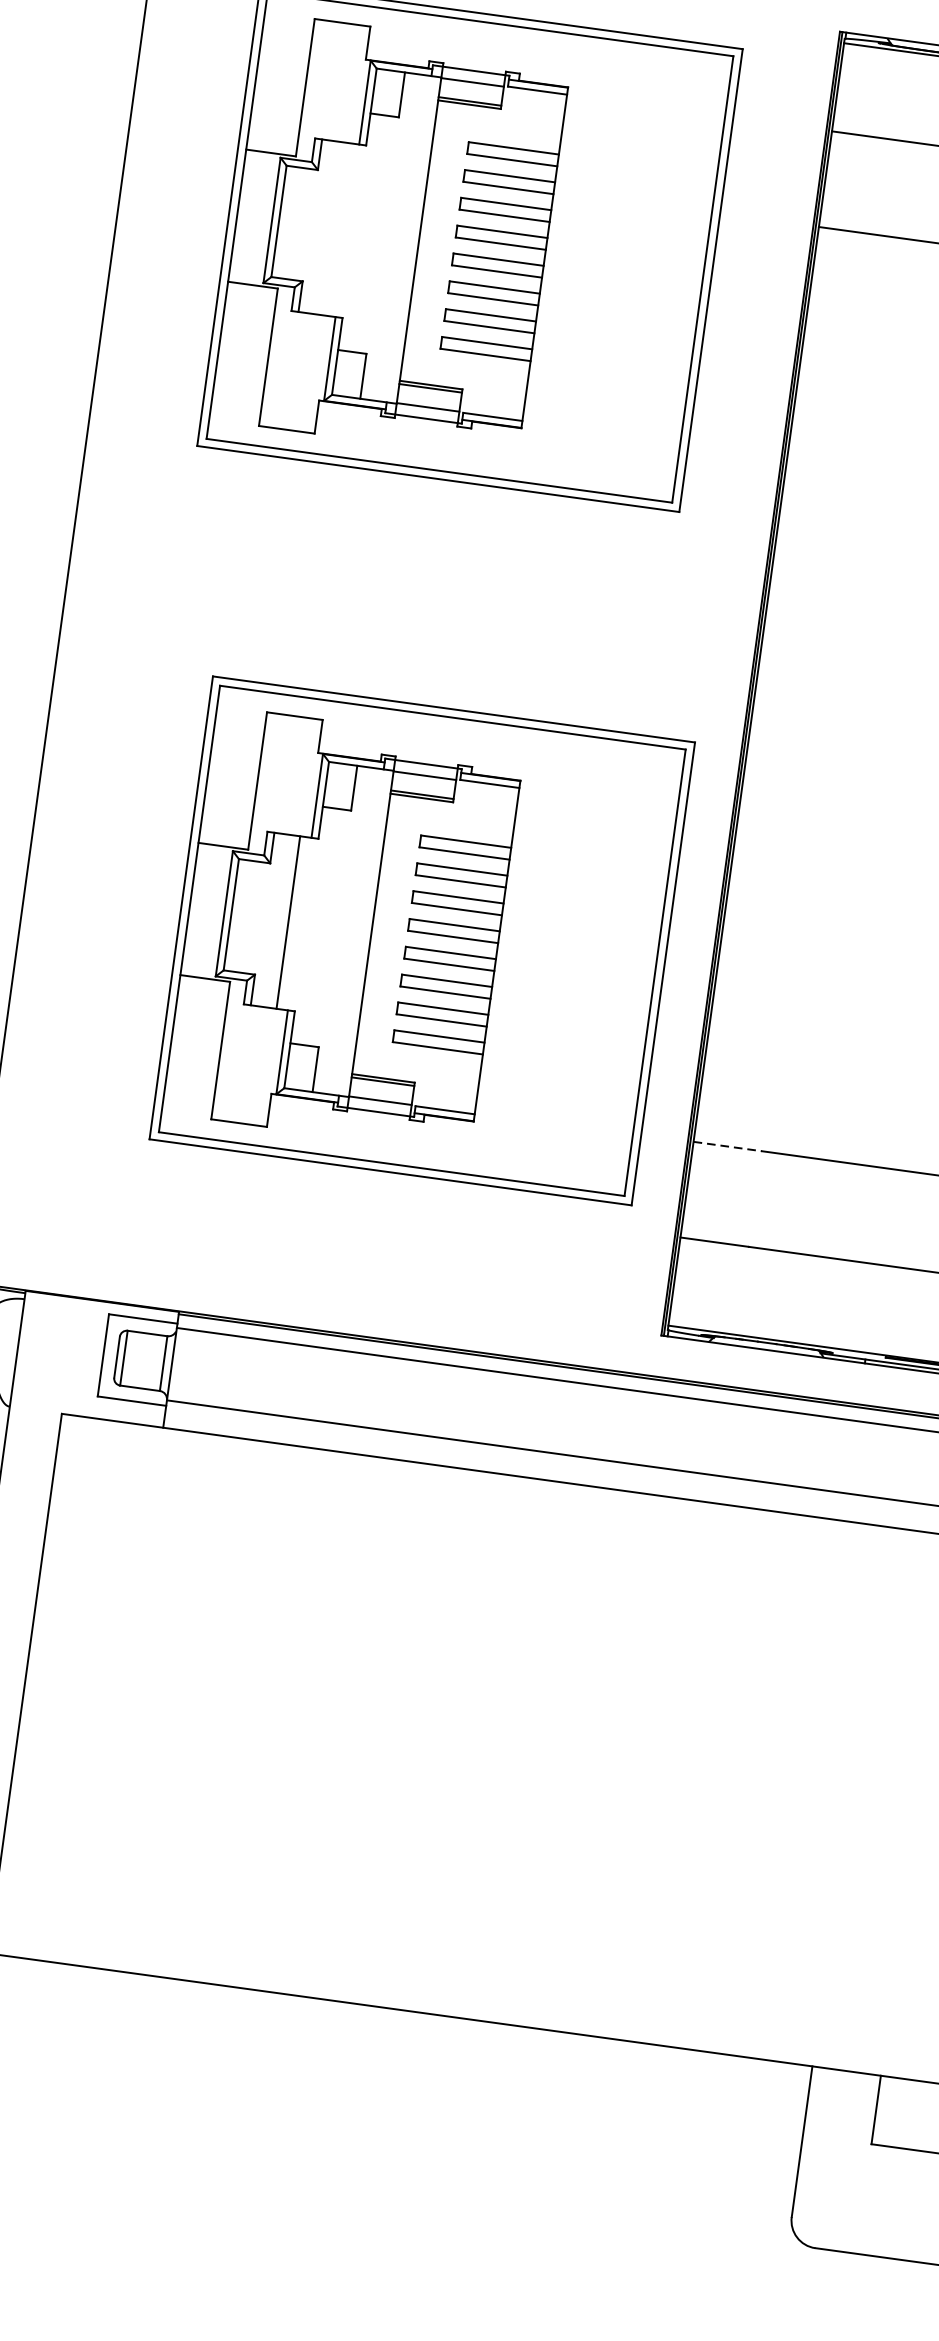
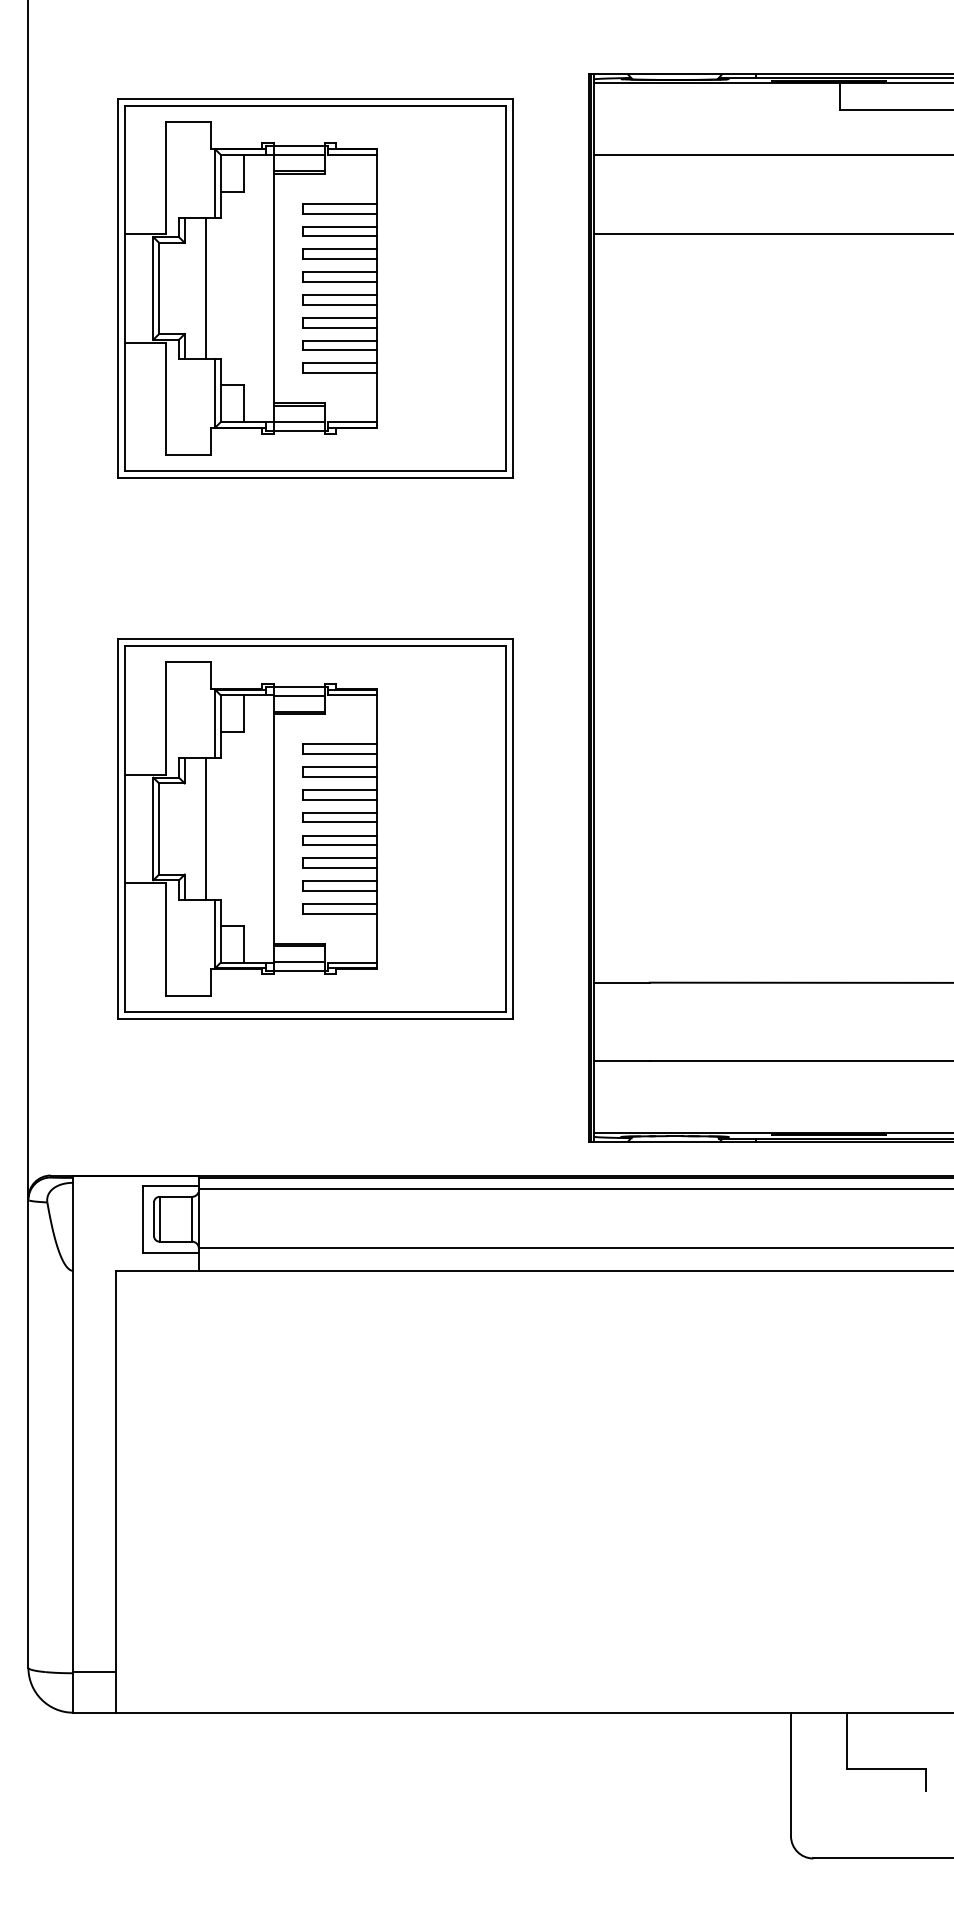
line: (335, 229) -> (205, 288), added
part: (422, 940) -> (315, 828), moved
line: (728, 1146) -> (622, 982), dashed -> solid

